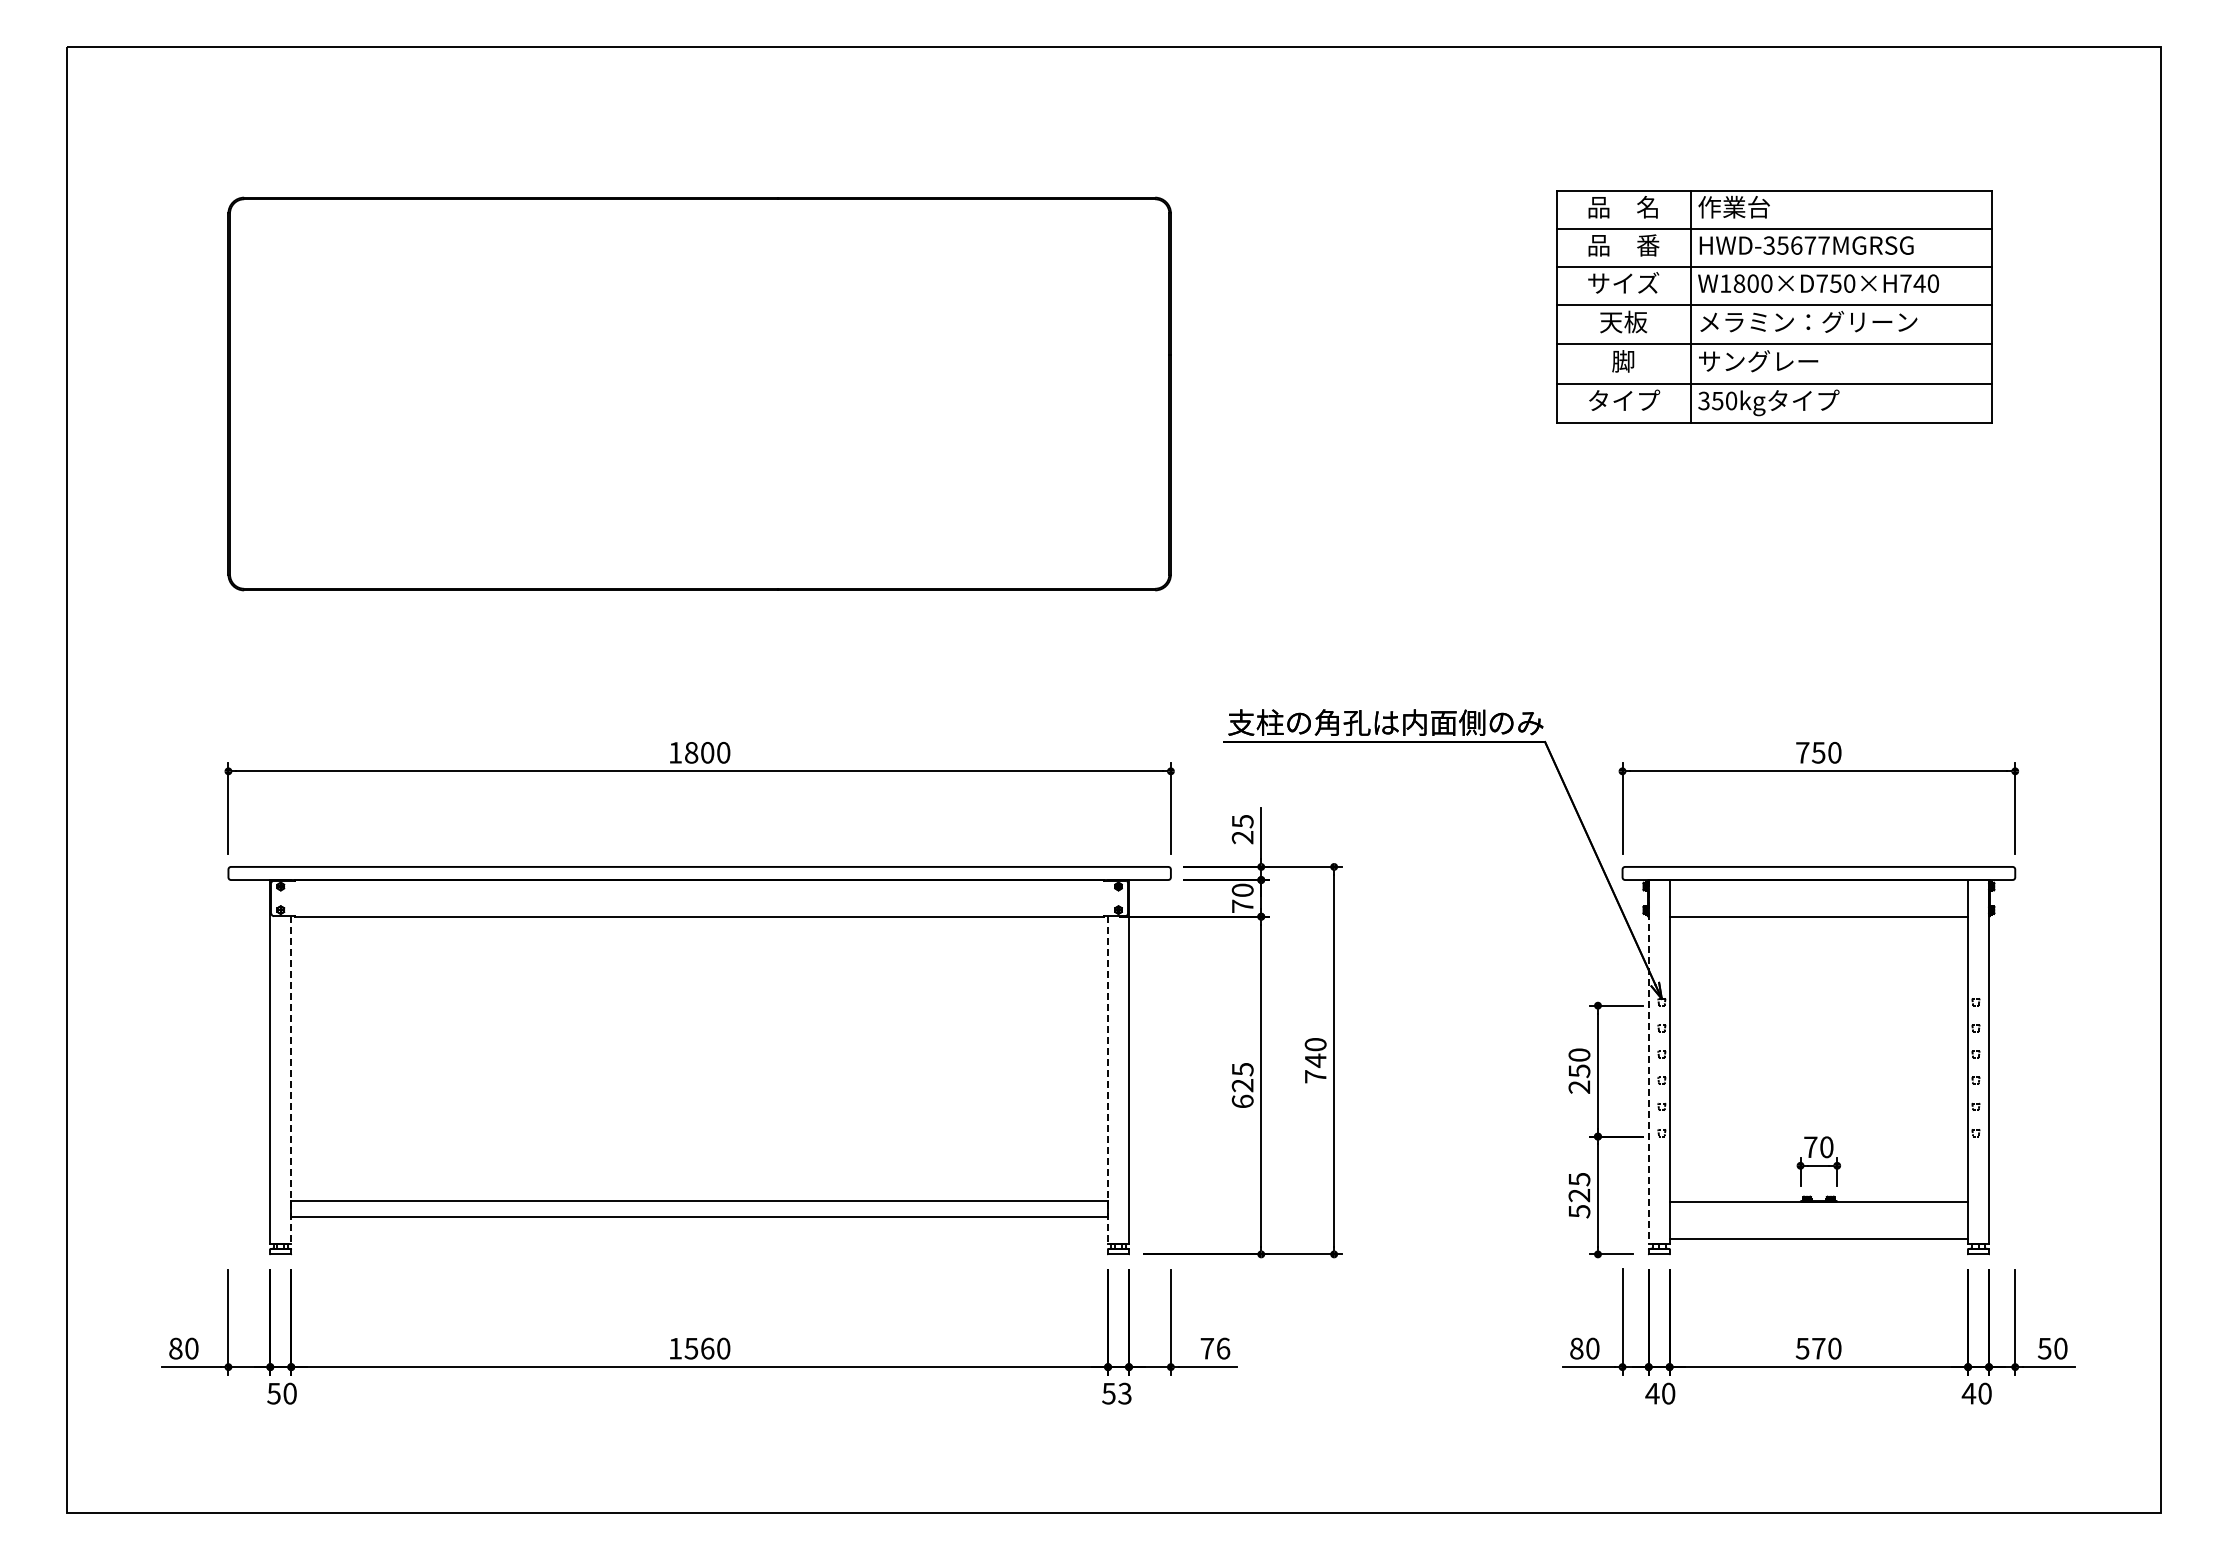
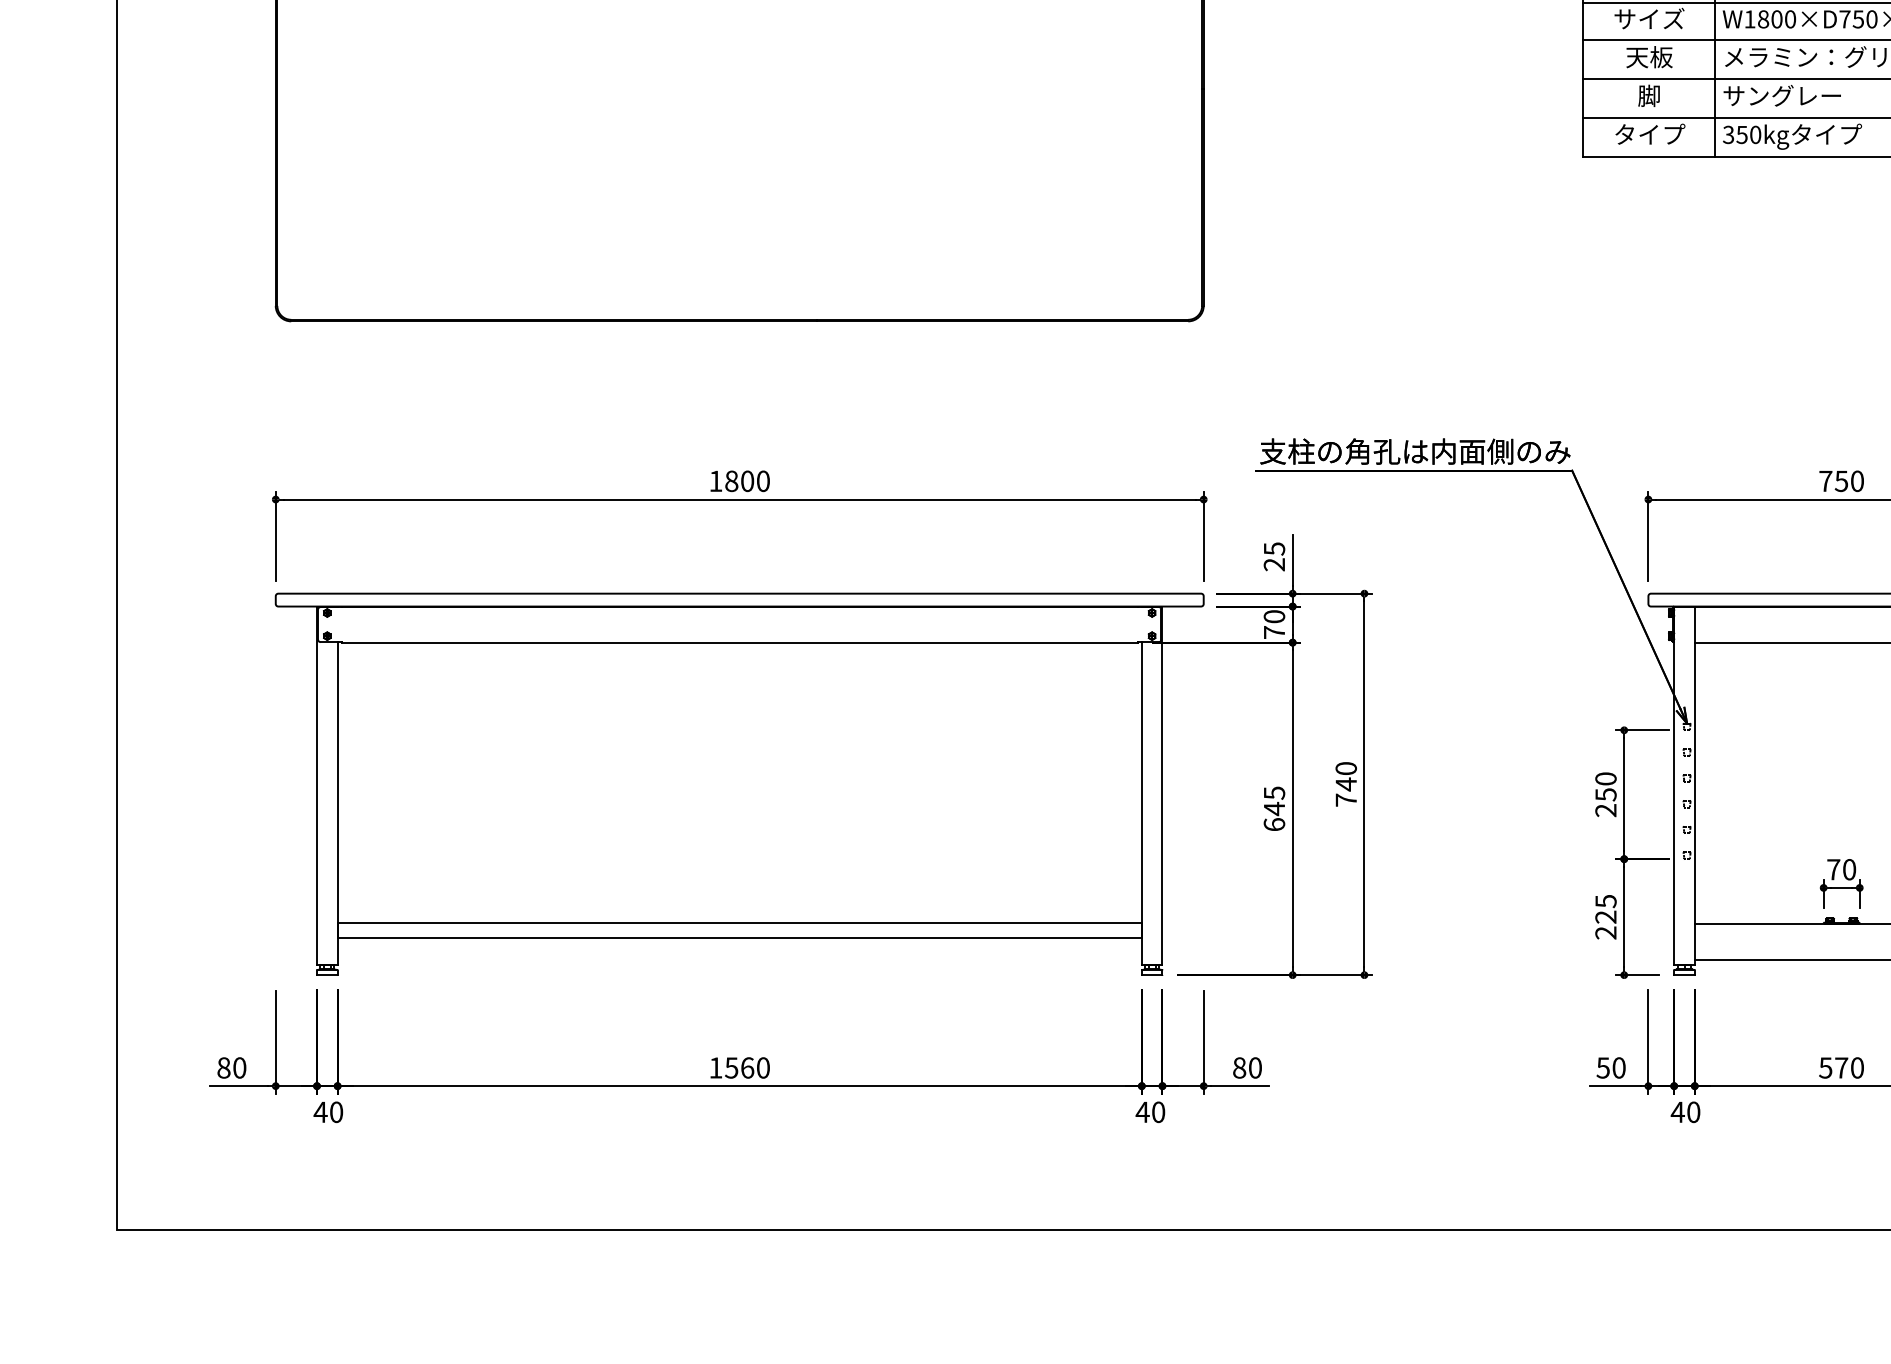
line: (1648, 1061) -> (1673, 785), dashed -> solid
line: (291, 1080) -> (337, 803), dashed -> solid
line: (1108, 1080) -> (1142, 803), dashed -> solid
text: (1242, 1085) -> (1274, 808), 625 -> 645
text: (1579, 1211) -> (1606, 932), 525 -> 225
text: (1215, 1348) -> (1247, 1067), 76 -> 80
text: (1576, 1348) -> (1603, 1067), 80 -> 50
text: (273, 1393) -> (320, 1112), 50 -> 40
text: (1116, 1393) -> (1150, 1112), 53 -> 40

